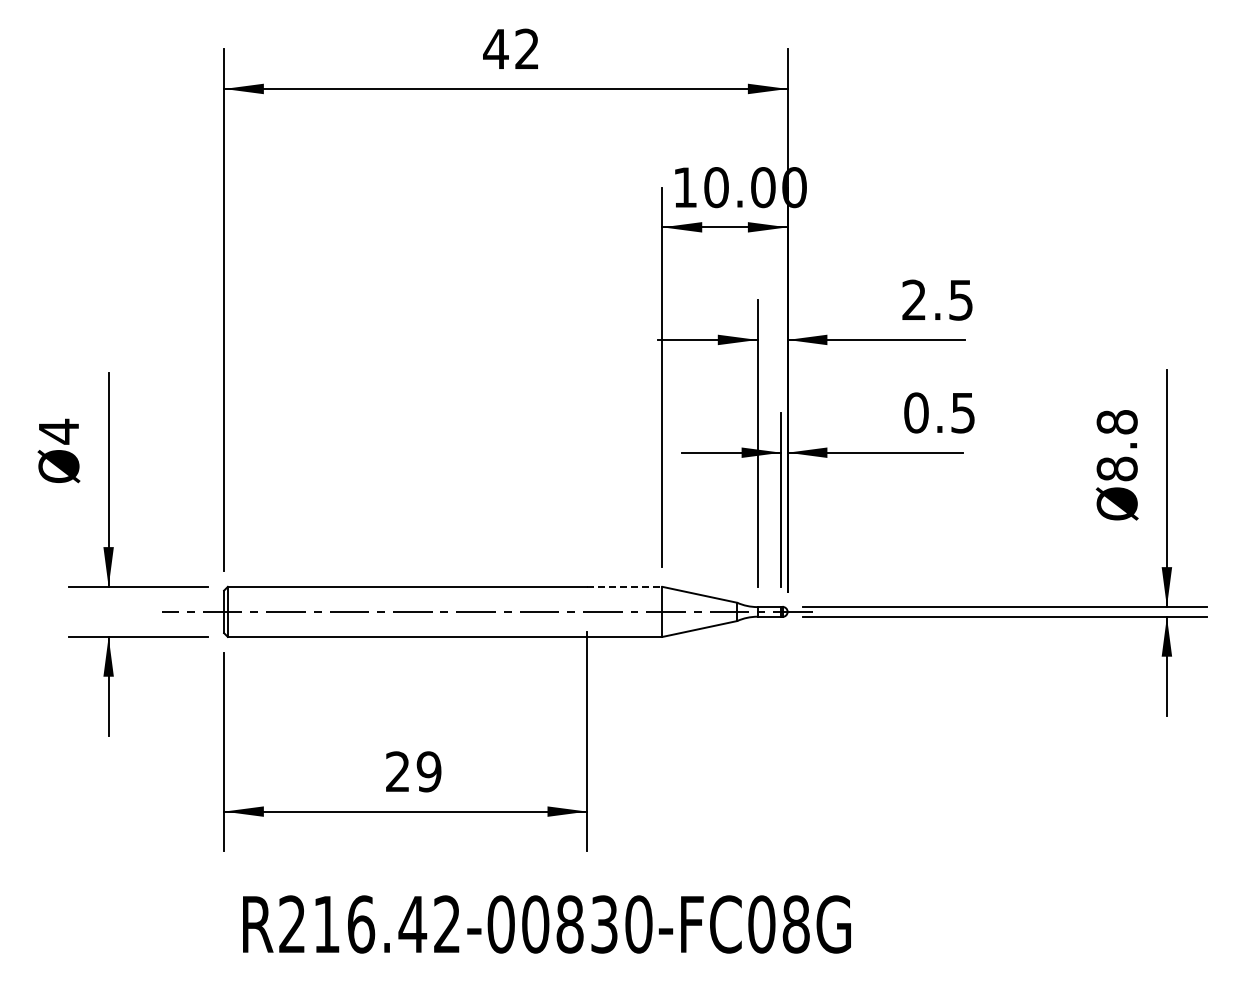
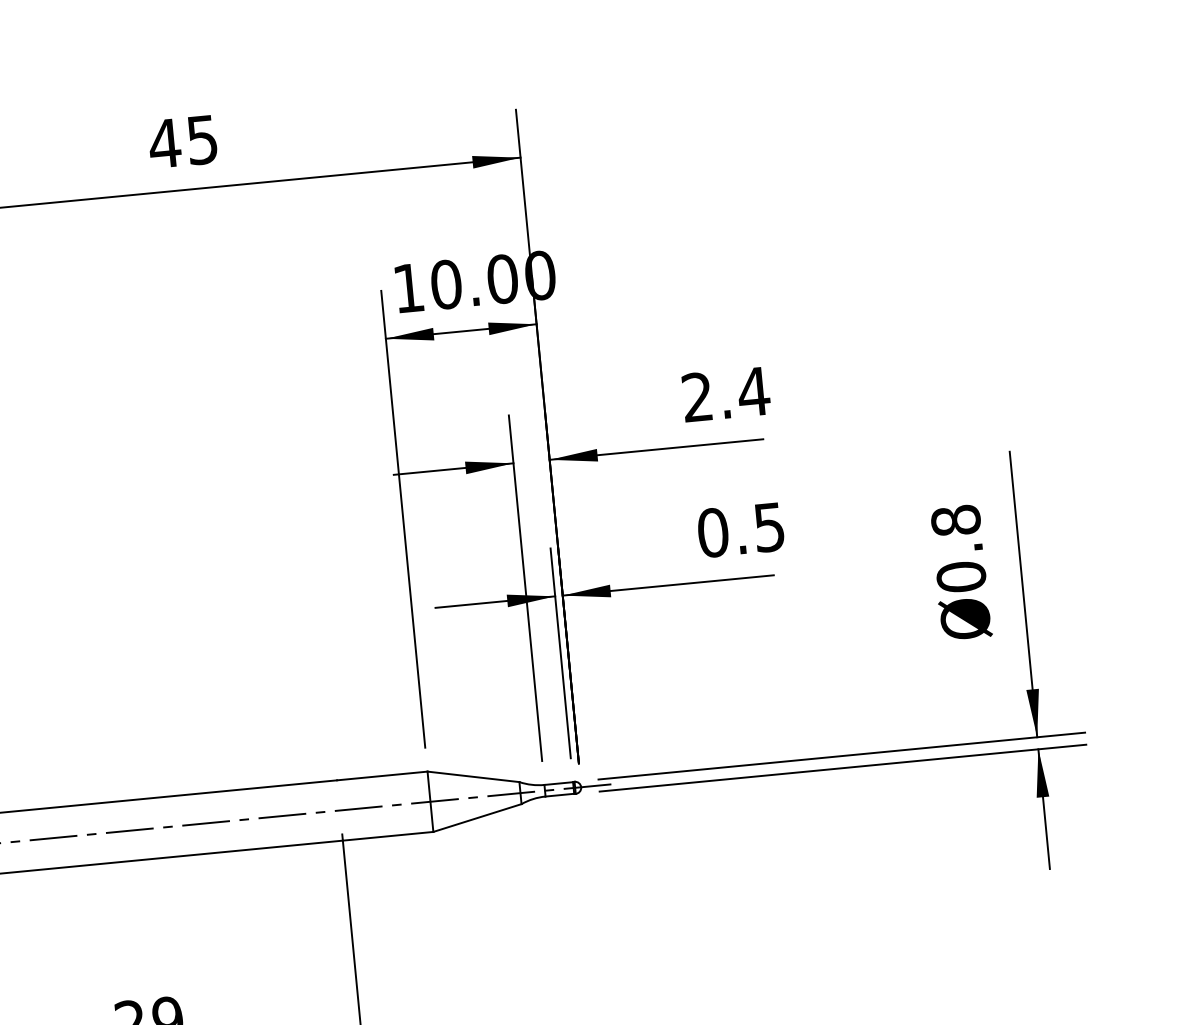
text: (526, 48) -> (201, 139), 42 -> 45
text: (960, 300) -> (753, 392), 2.5 -> 2.4
text: (1116, 468) -> (960, 576), Ø8.8 -> Ø0.8
line: (624, 586) -> (381, 775), dashed -> solid

